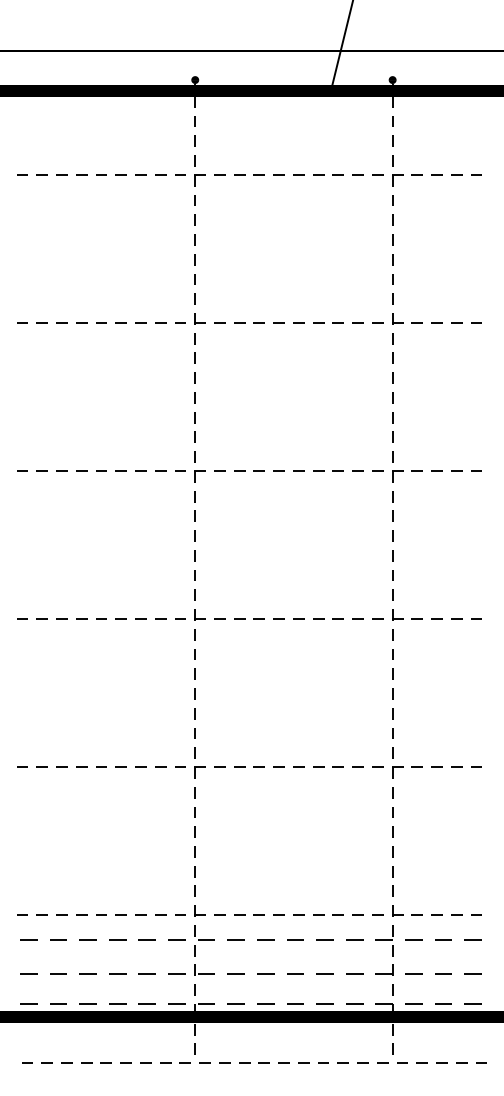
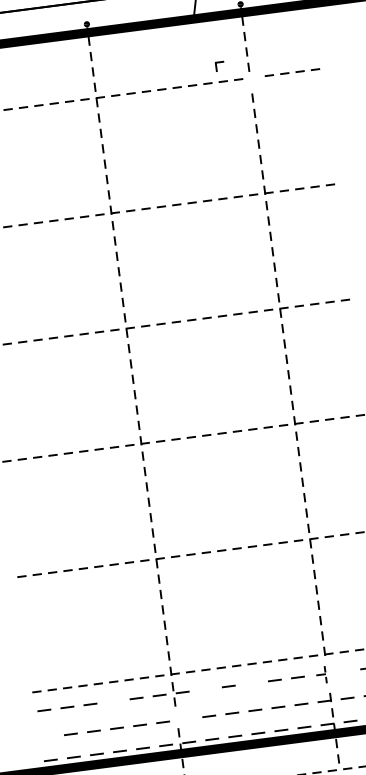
part: (397, 180) -> (220, 66), moved
line: (117, 939) -> (113, 701), removed
line: (235, 939) -> (205, 689), removed
line: (295, 939) -> (251, 683), removed
line: (413, 939) -> (343, 671), removed
part: (384, 940) -> (321, 675), size x0.7
part: (204, 969) -> (184, 715), removed
line: (28, 973) -> (47, 736), removed

